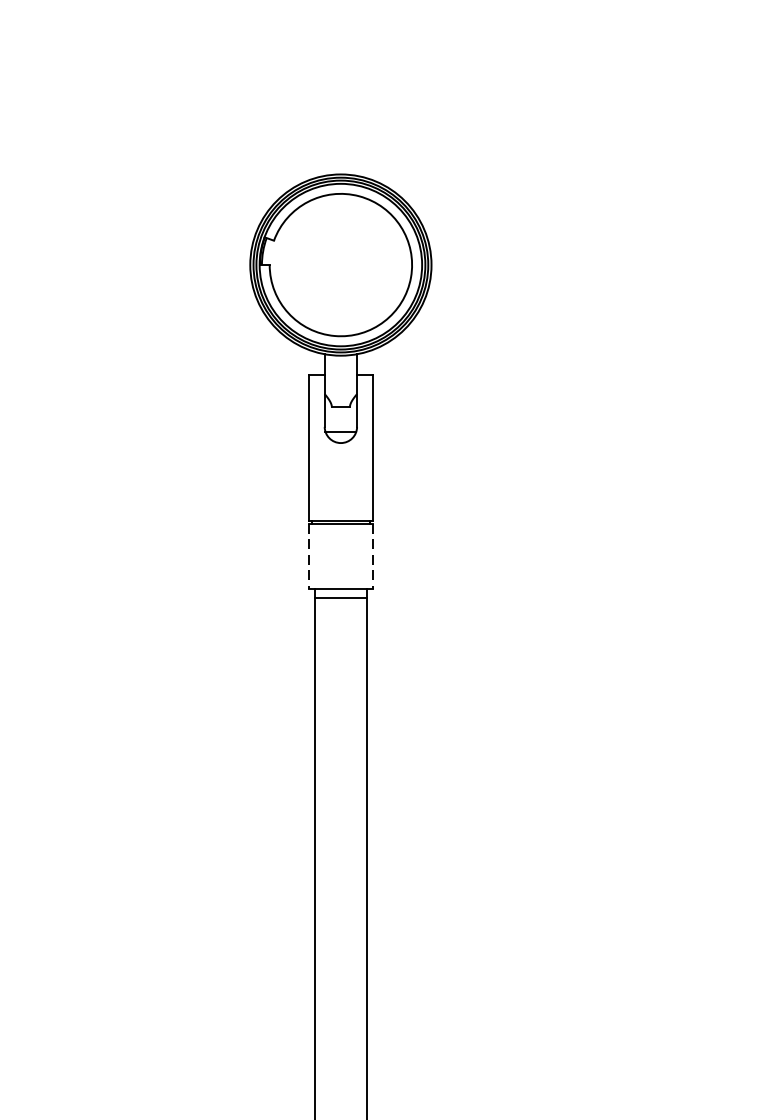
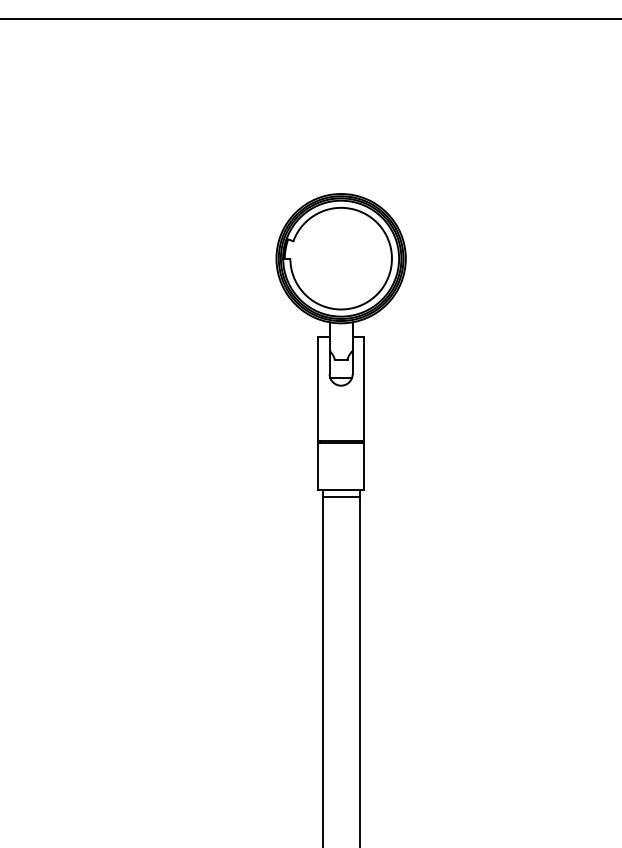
line: (309, 557) -> (318, 467), dashed -> solid
line: (373, 557) -> (364, 467), dashed -> solid

